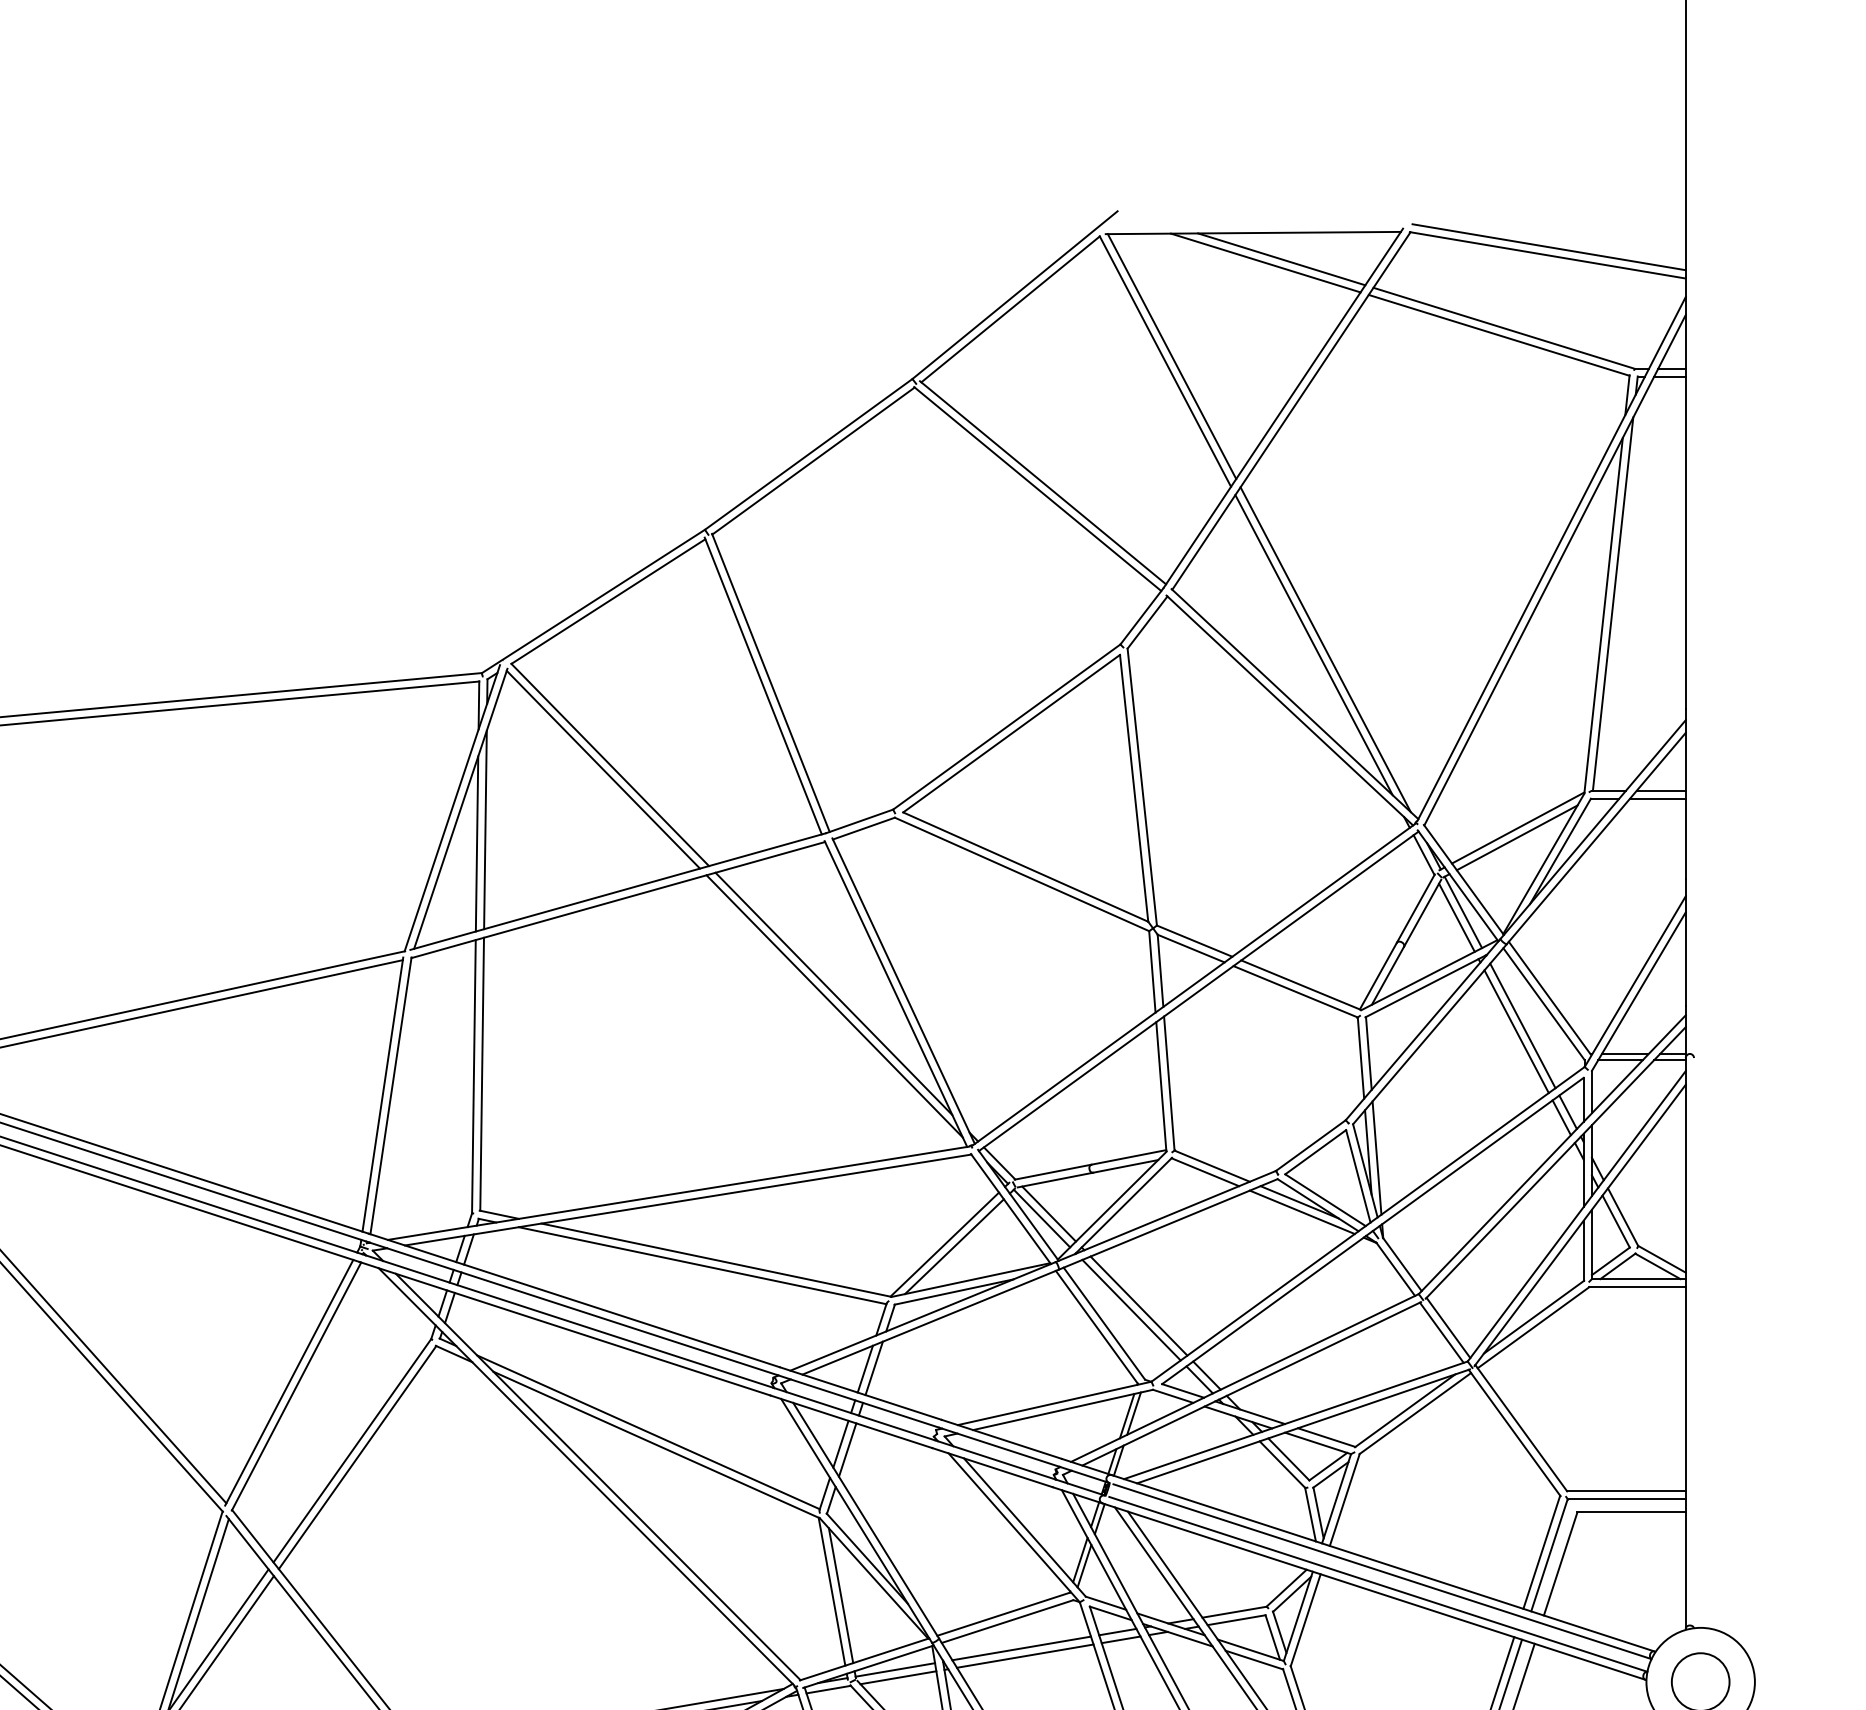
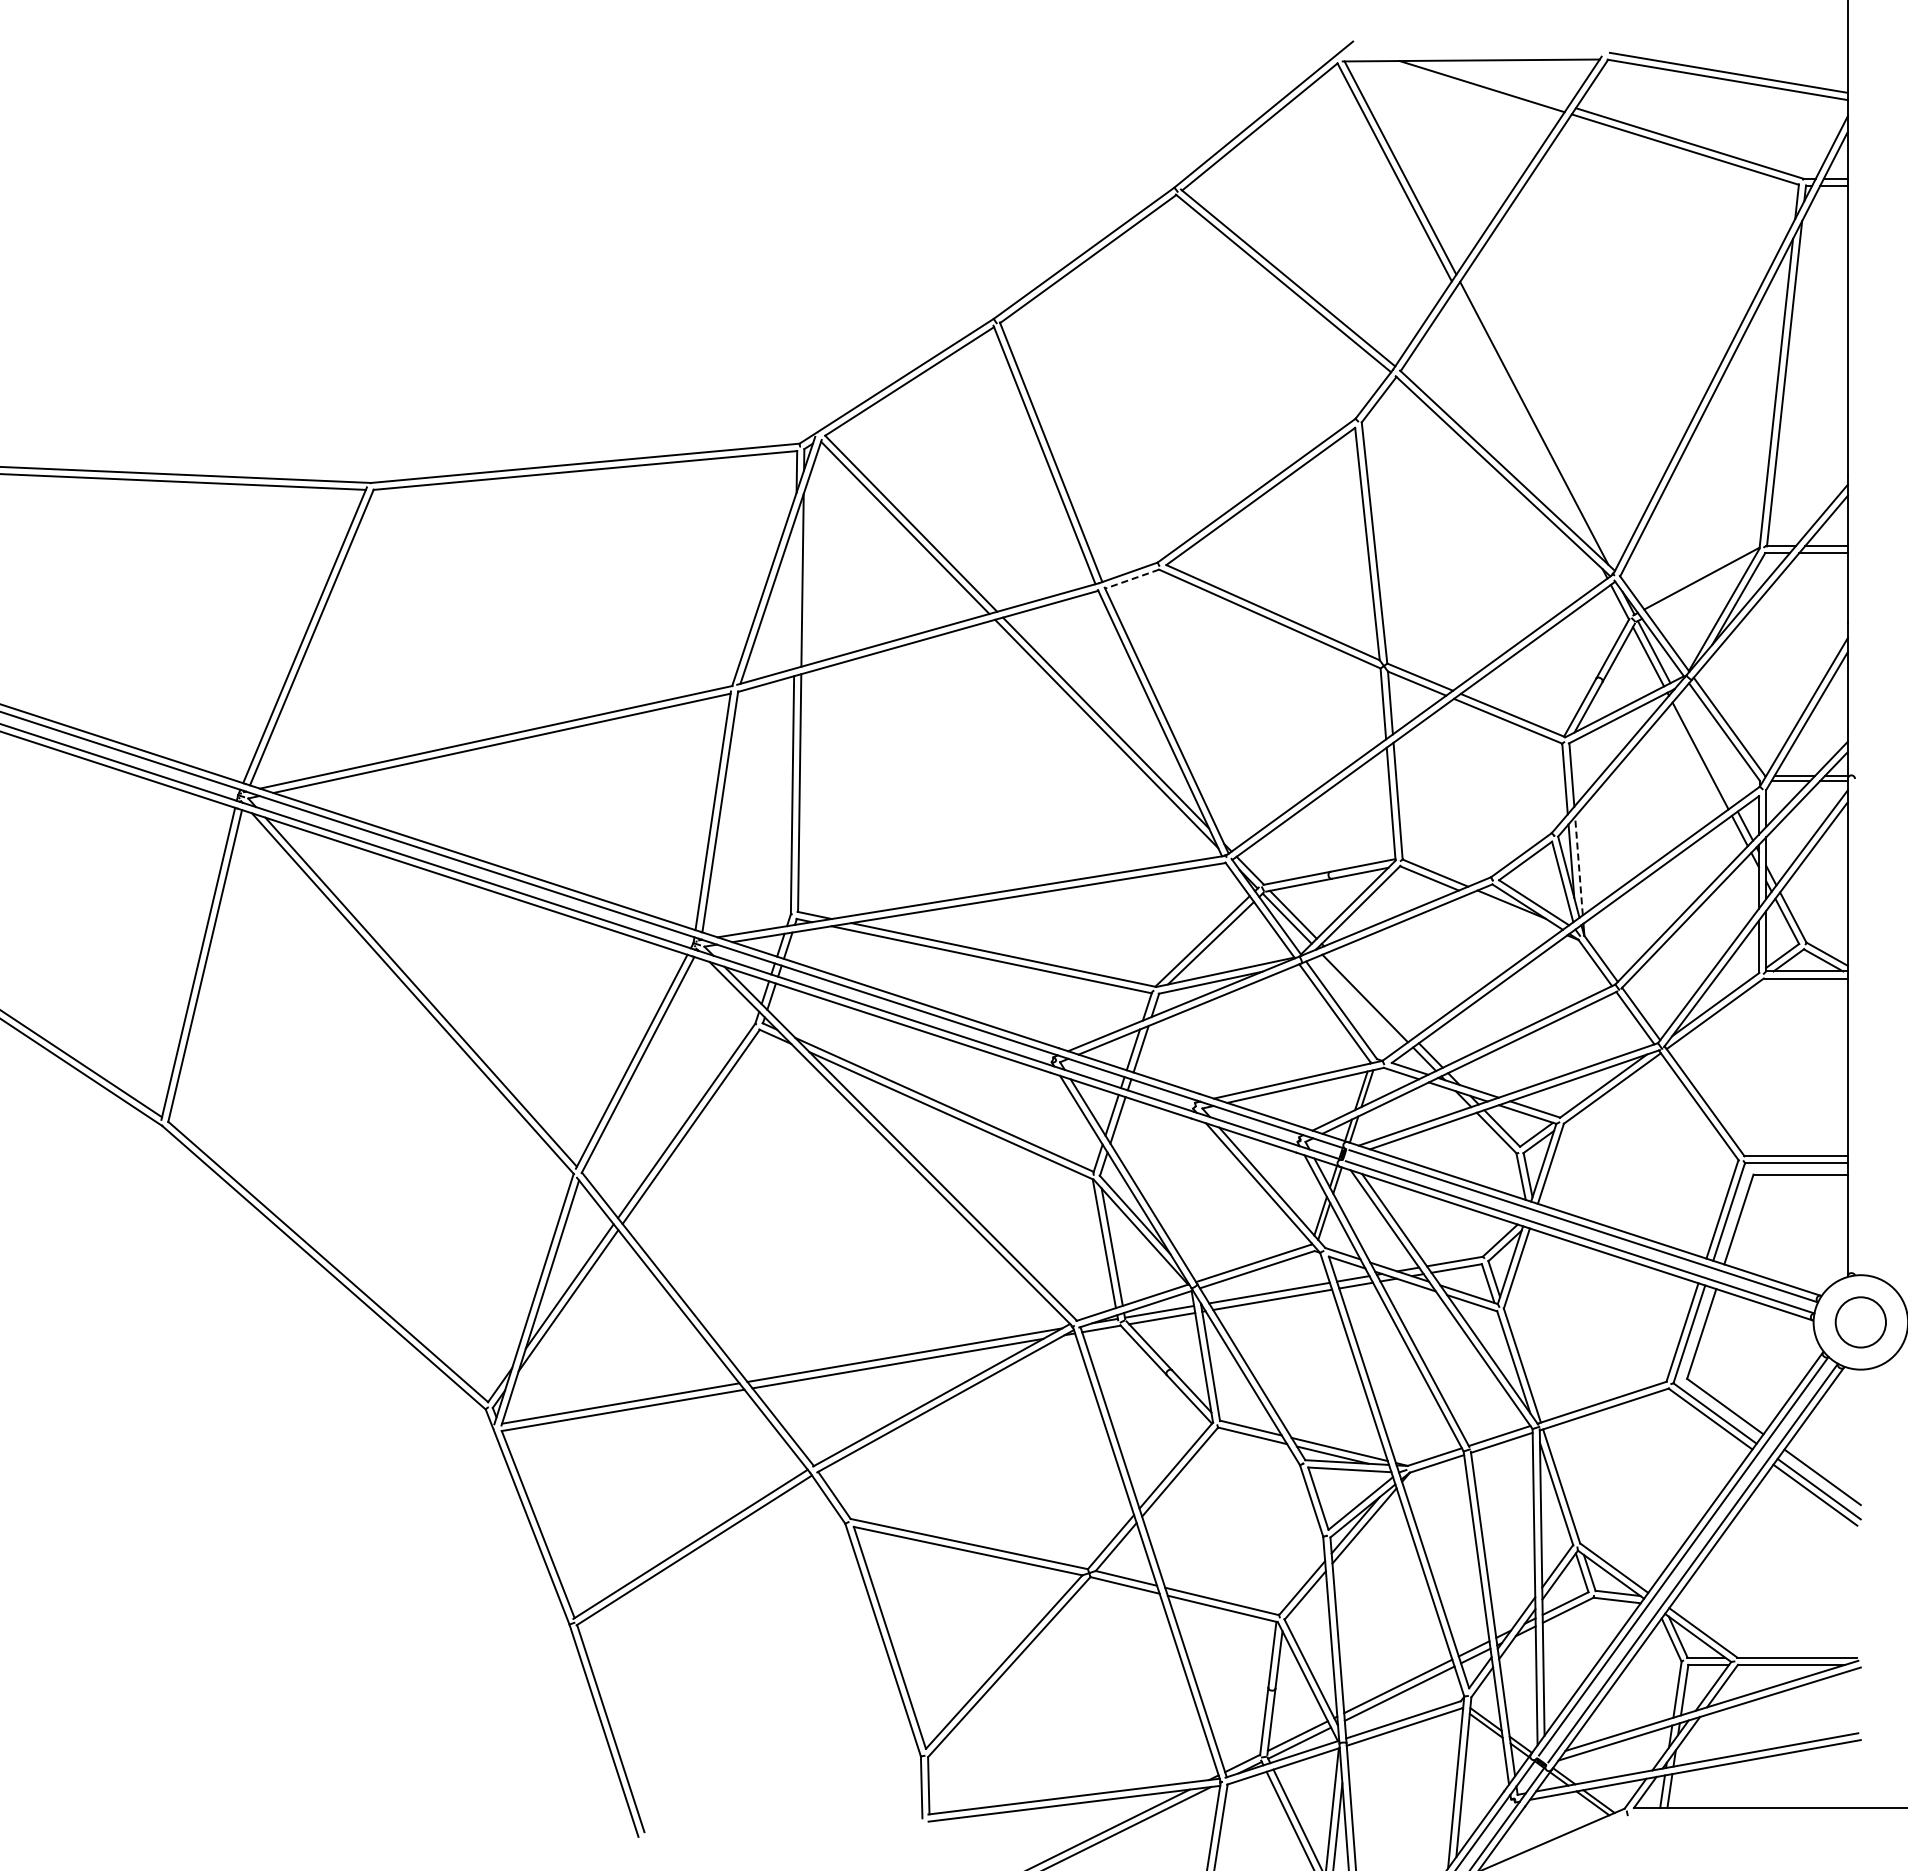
line: (1281, 259) -> (1495, 83), removed
line: (1313, 645) -> (1523, 419), removed
line: (864, 829) -> (1132, 579), solid -> dashed
line: (1516, 838) -> (1700, 587), removed
line: (477, 843) -> (795, 592), removed
line: (1522, 1025) -> (1705, 750), removed
line: (1376, 1157) -> (1578, 865), solid -> dashed
line: (1301, 1212) -> (1513, 913), removed
line: (1138, 1305) -> (1371, 994), removed

